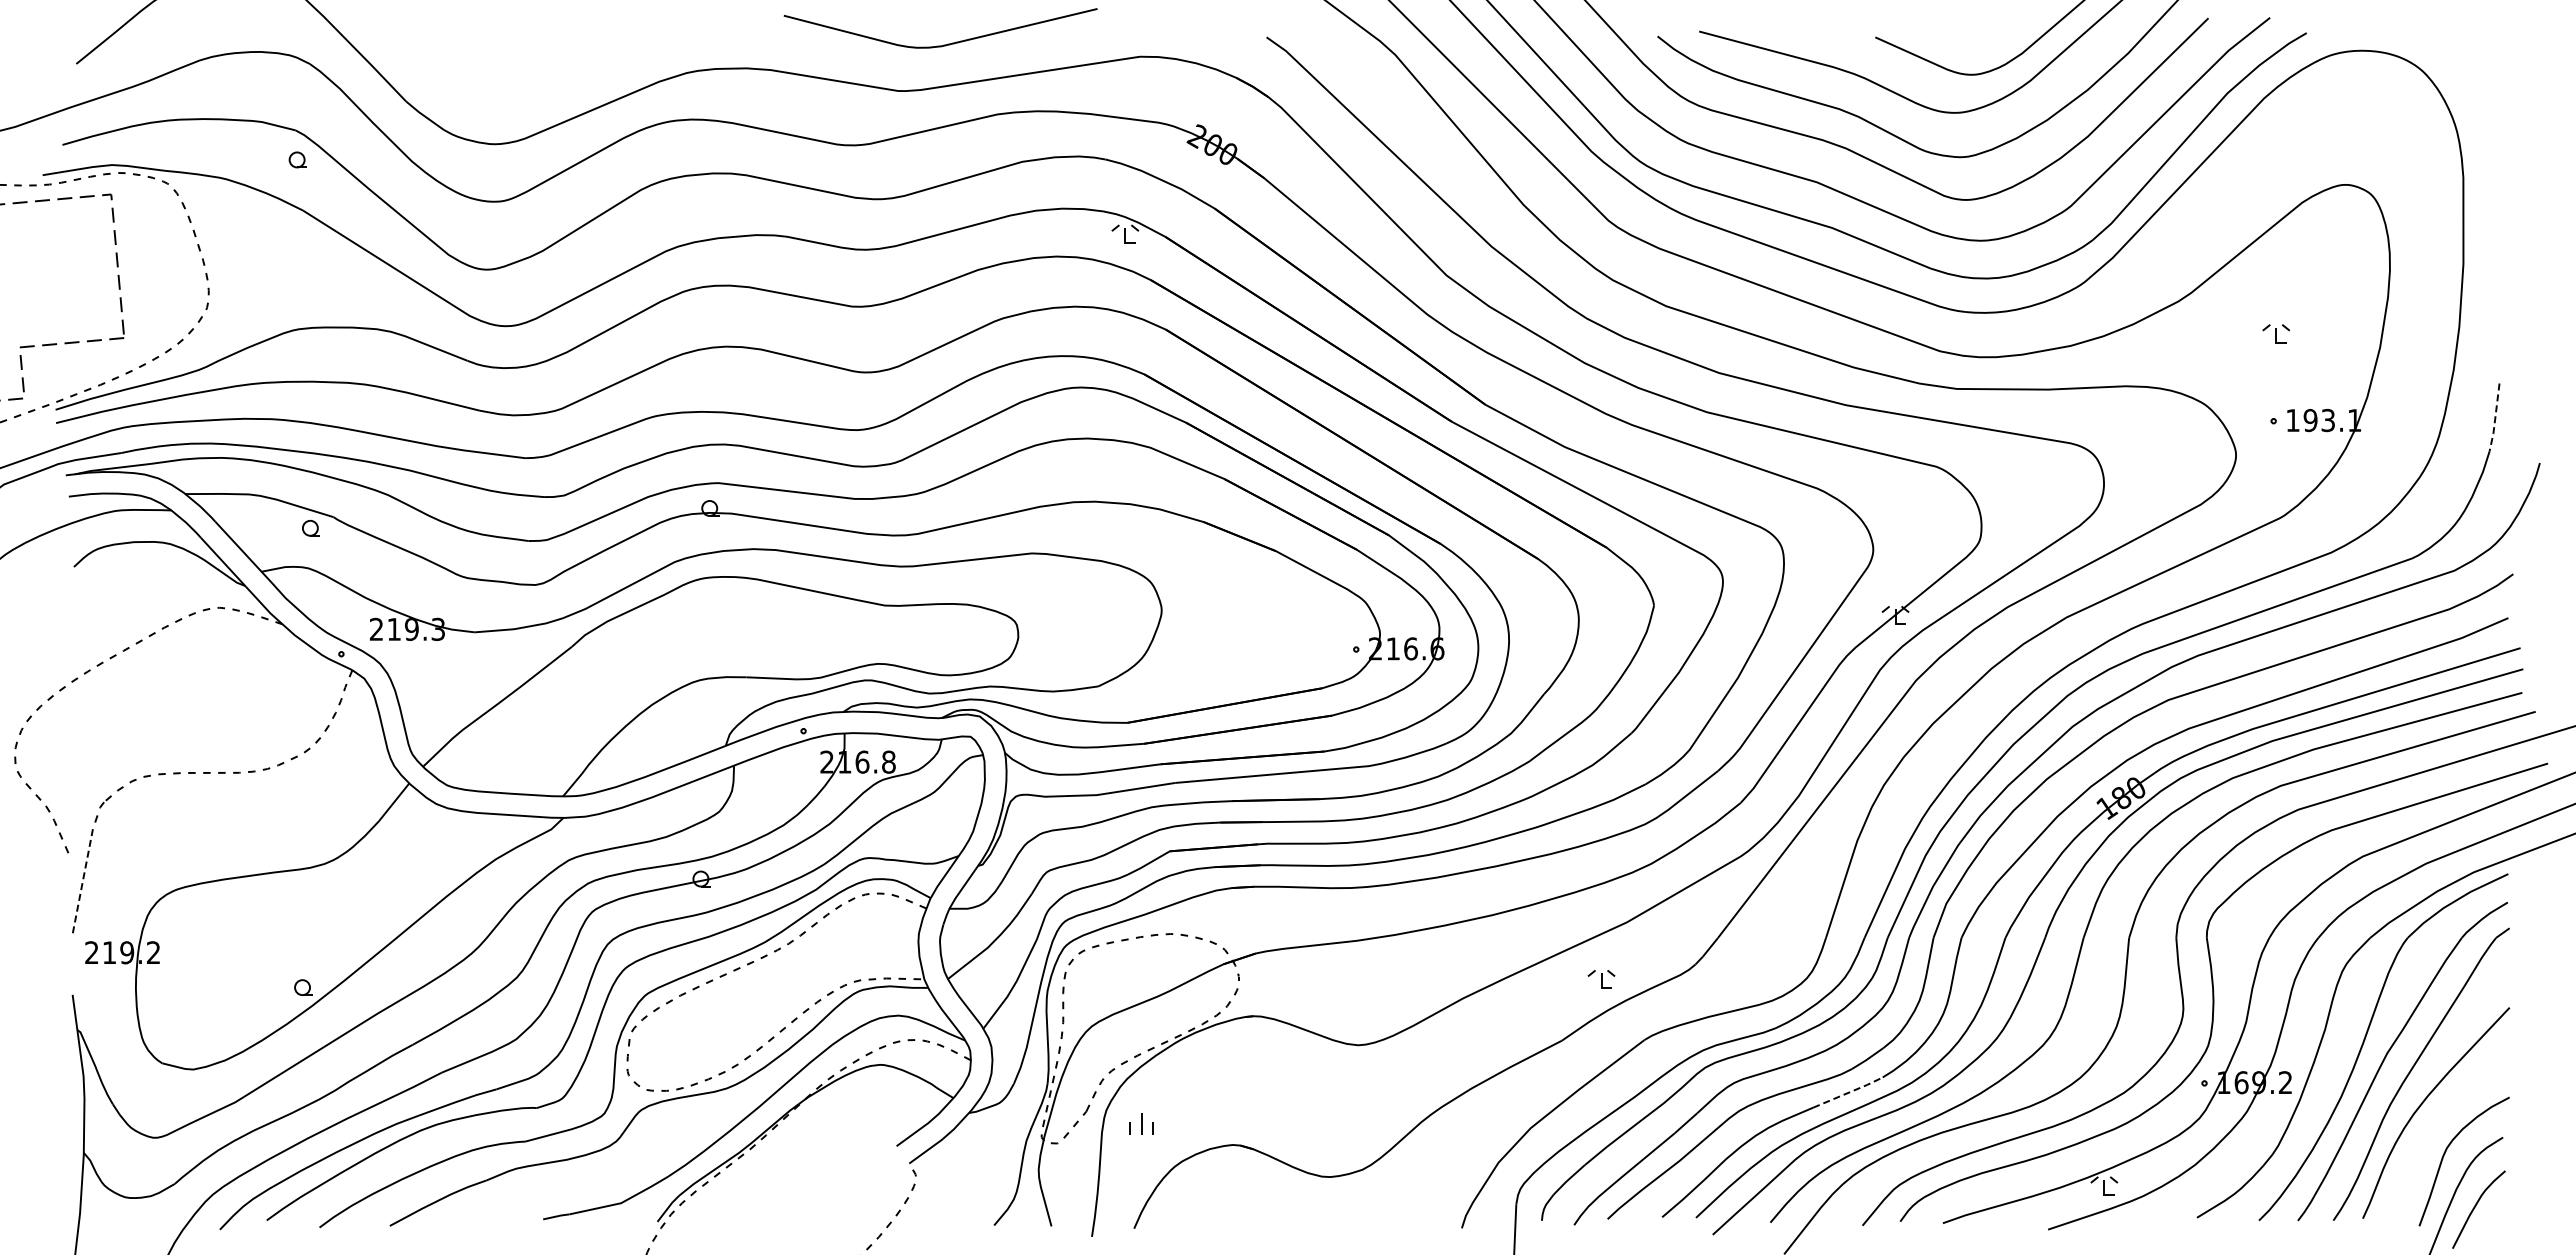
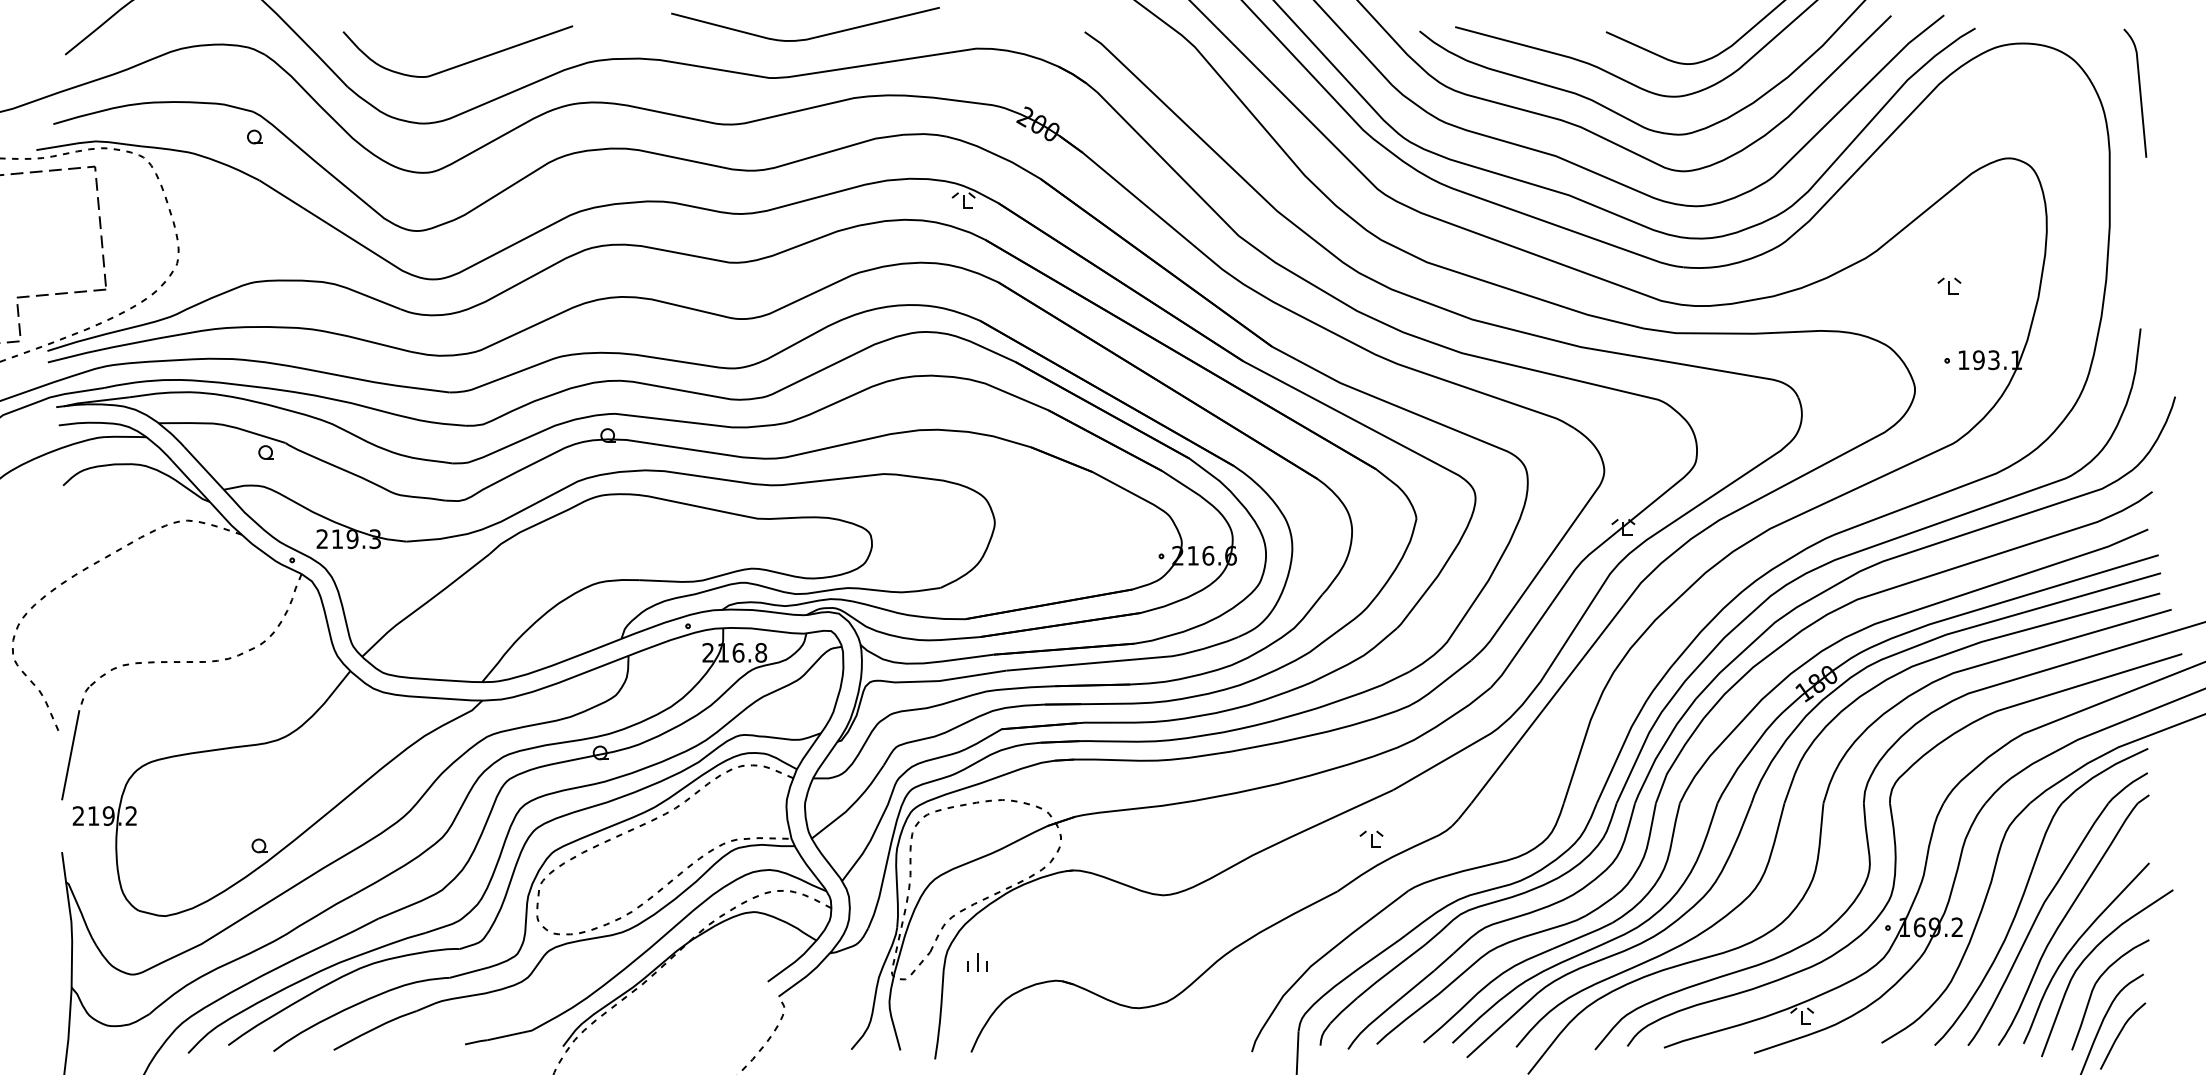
curve: (539, 74) -> (461, 63), added
curve: (2498, 108) -> (2139, 92), added
line: (2495, 418) -> (2137, 358), dashed -> solid
line: (82, 881) -> (70, 755), dashed -> solid
line: (1848, 1092) -> (1583, 935), dashed -> solid
curve: (2436, 1119) -> (2086, 958), added

